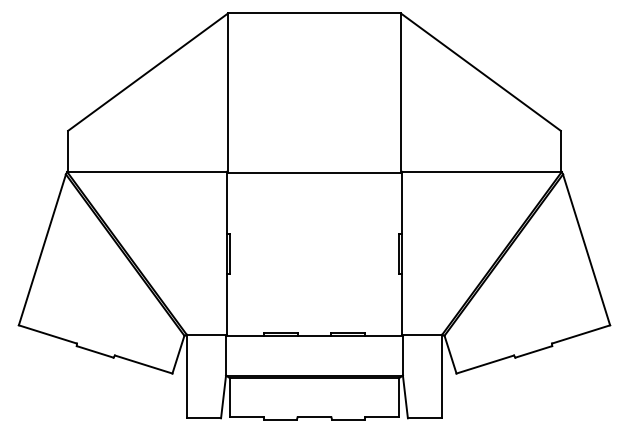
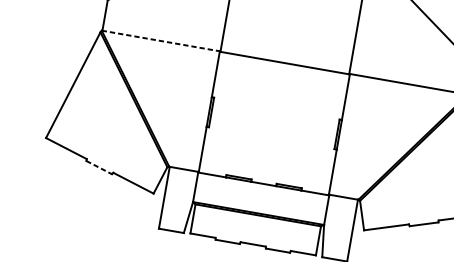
line: (146, 171) -> (160, 40), solid -> dashed
line: (95, 352) -> (99, 168), solid -> dashed

